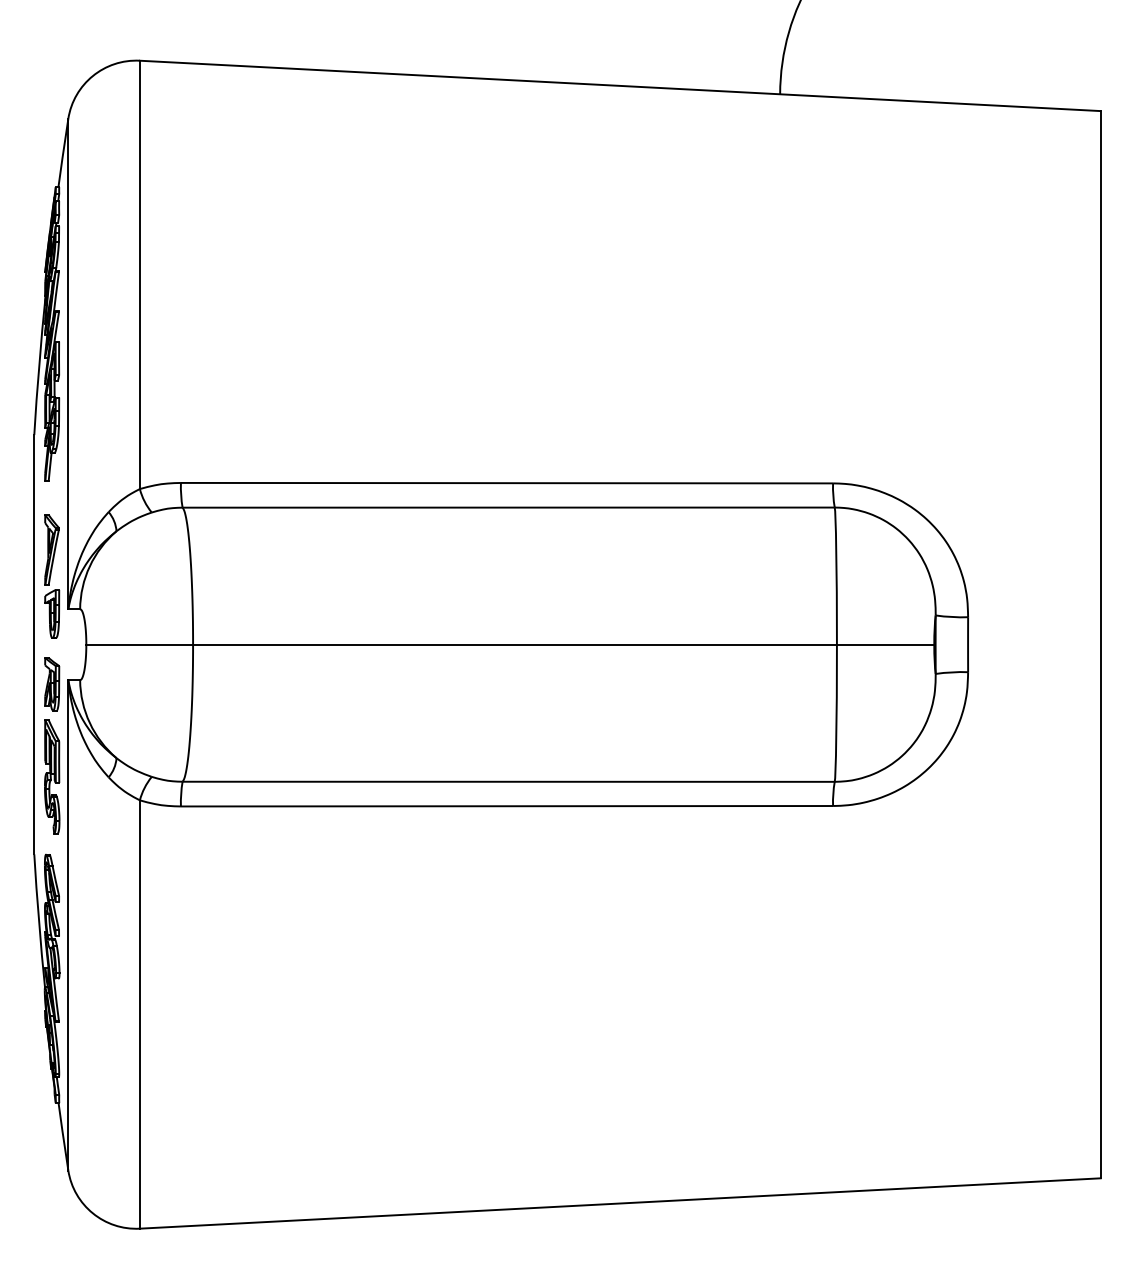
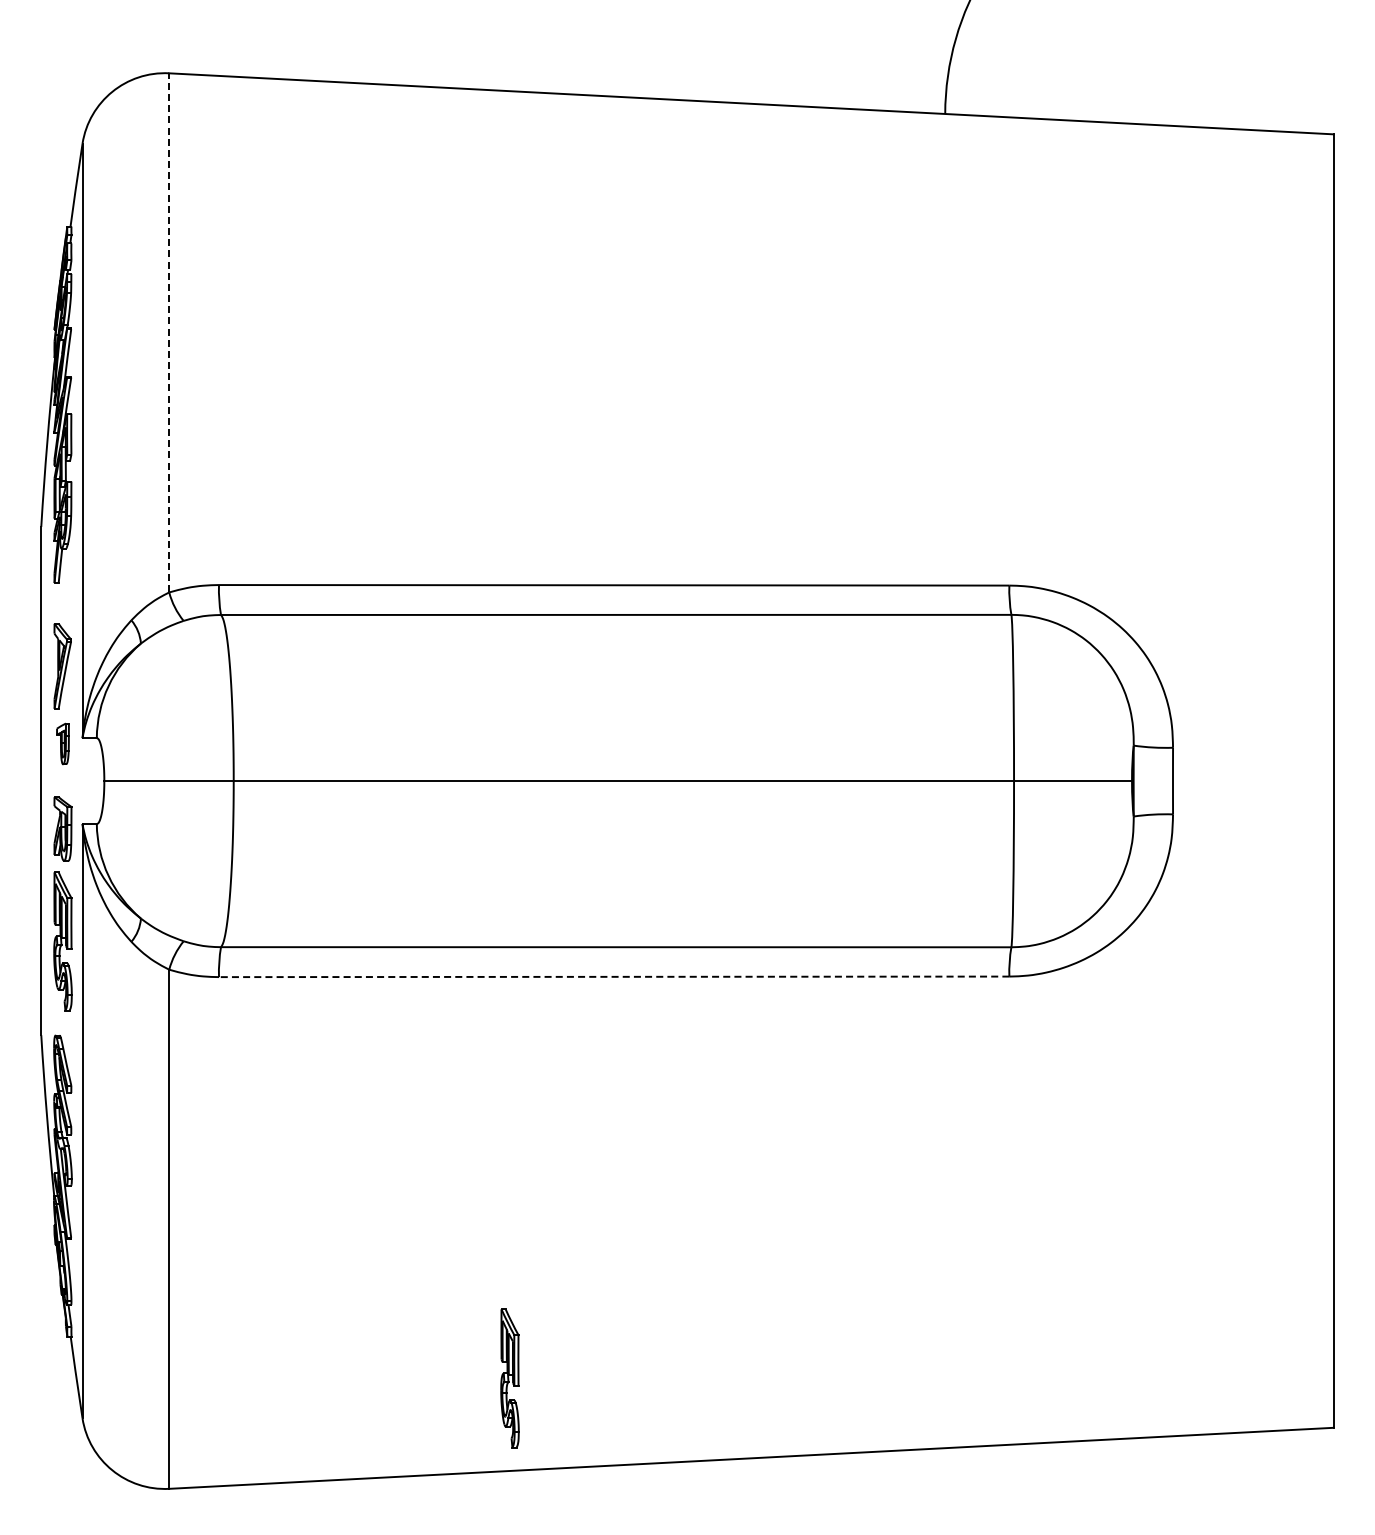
line: (140, 274) -> (169, 332), solid -> dashed
part: (51, 613) -> (62, 743), size x0.7
line: (506, 805) -> (613, 976), solid -> dashed
part: (420, 1137) -> (509, 1378), added

